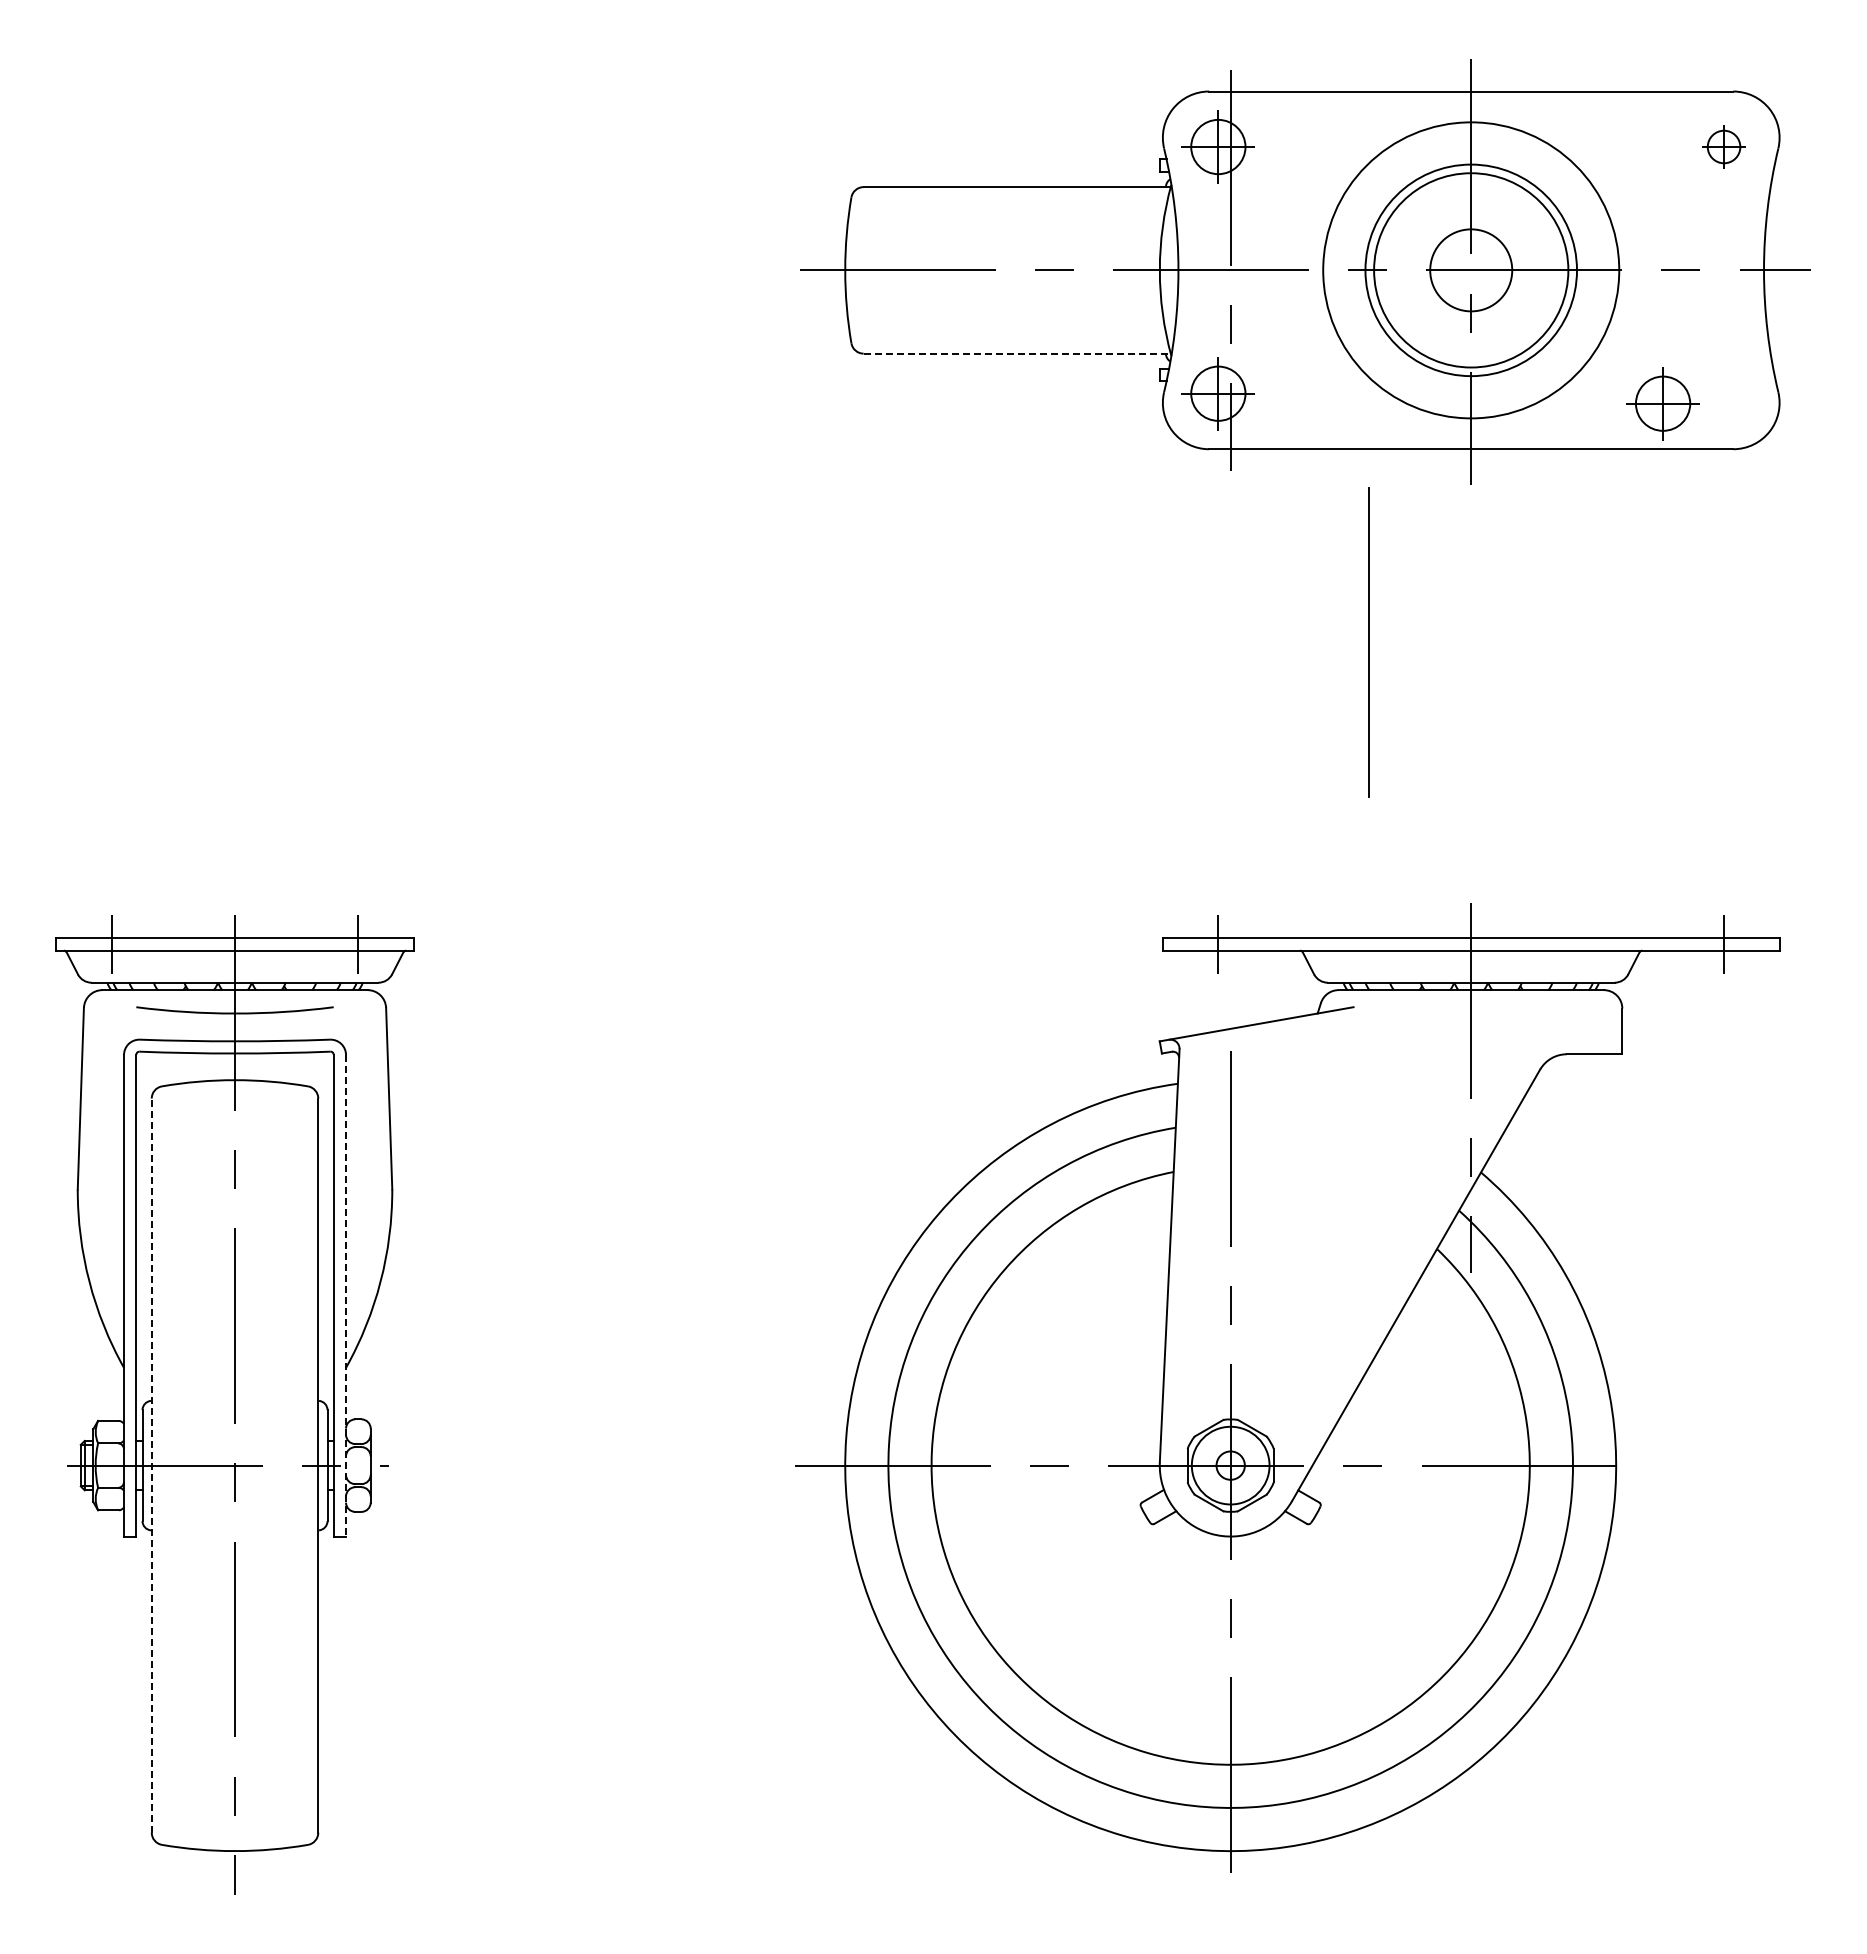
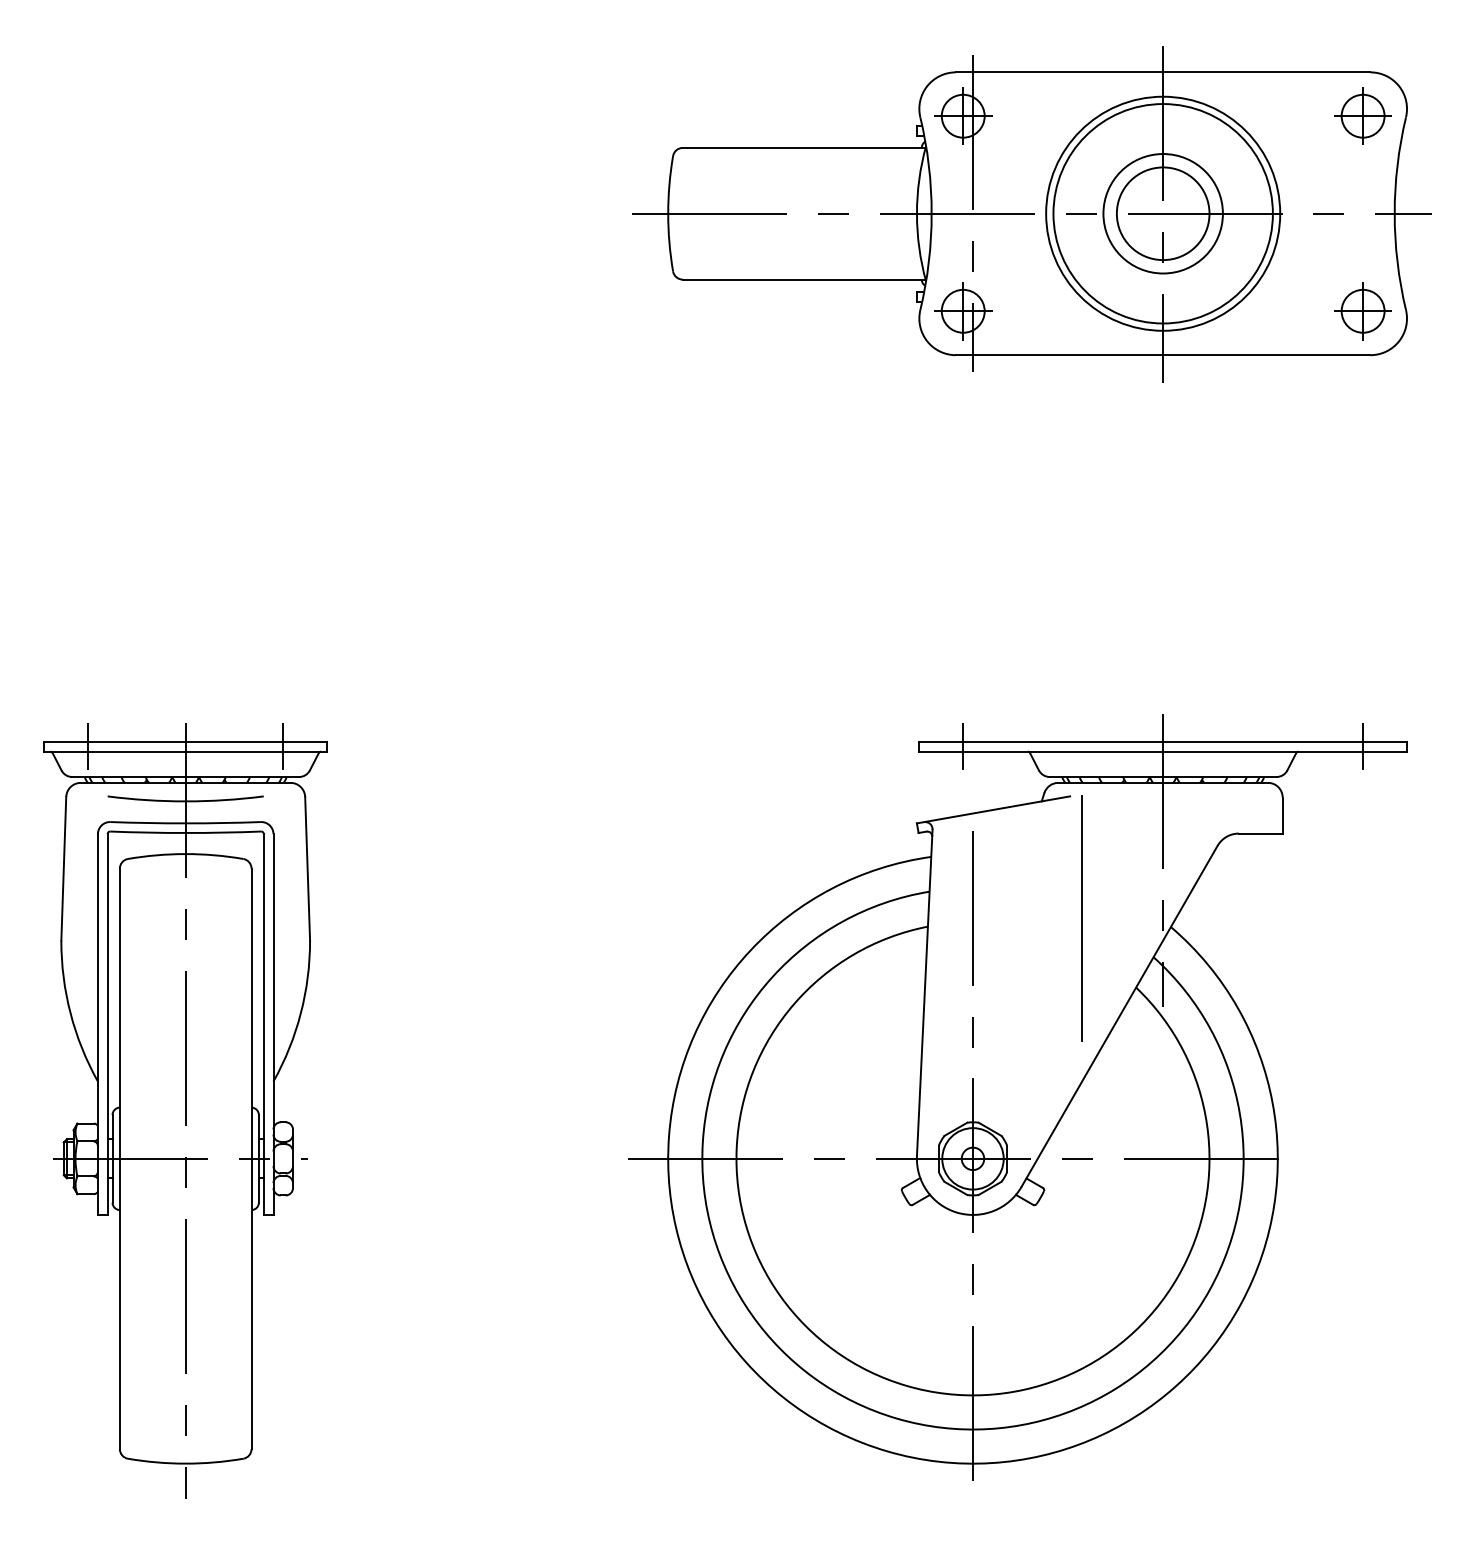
part: (1723, 146) -> (1362, 115), size x1.67
circle: (1470, 269) -> (1162, 213), size x0.71
circle: (1470, 269) -> (1162, 213), size x1.43
circle: (1471, 270) -> (1163, 213), size x1.43
line: (1017, 353) -> (804, 279), dashed -> solid
part: (1662, 403) -> (1362, 311), moved
line: (1368, 642) -> (1081, 918), moved
line: (346, 1295) -> (273, 1024), dashed -> solid
line: (151, 1465) -> (119, 1158), dashed -> solid

